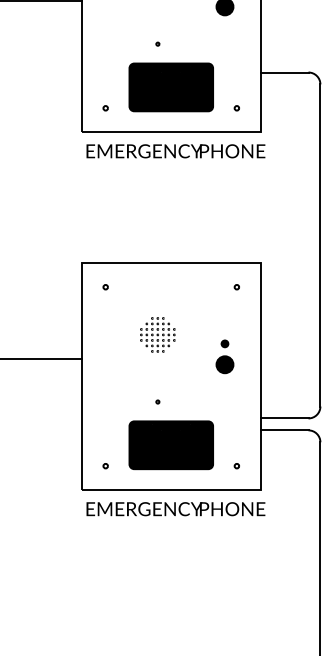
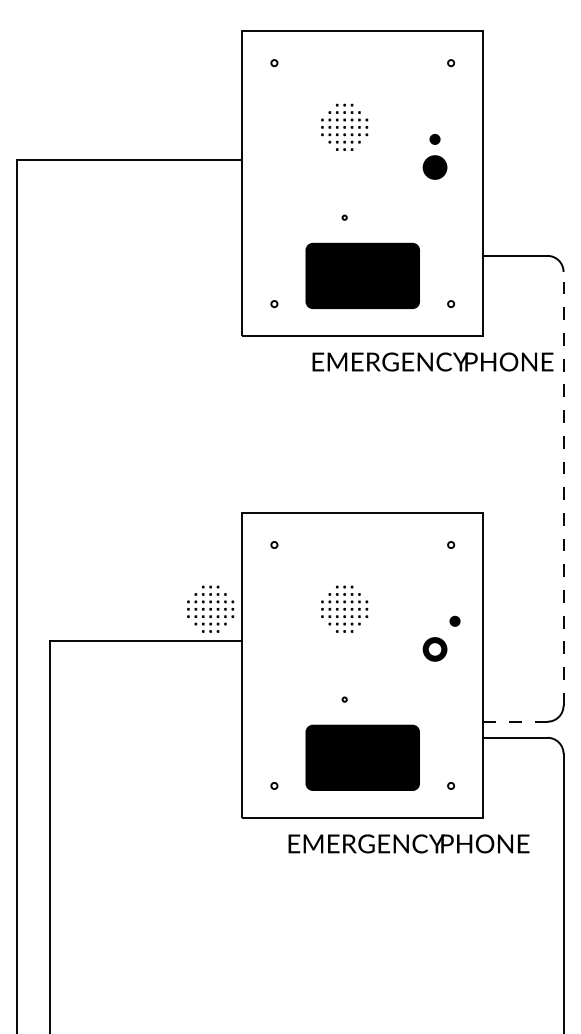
text: (175, 150) -> (432, 361), moved
line: (320, 245) -> (563, 488), solid -> dashed
part: (58, 334) -> (210, 608), added
part: (224, 343) -> (454, 620), moved
fill: (224, 364) -> (434, 649), removed
line: (284, 418) -> (515, 721), solid -> dashed
text: (175, 508) -> (408, 843), moved

